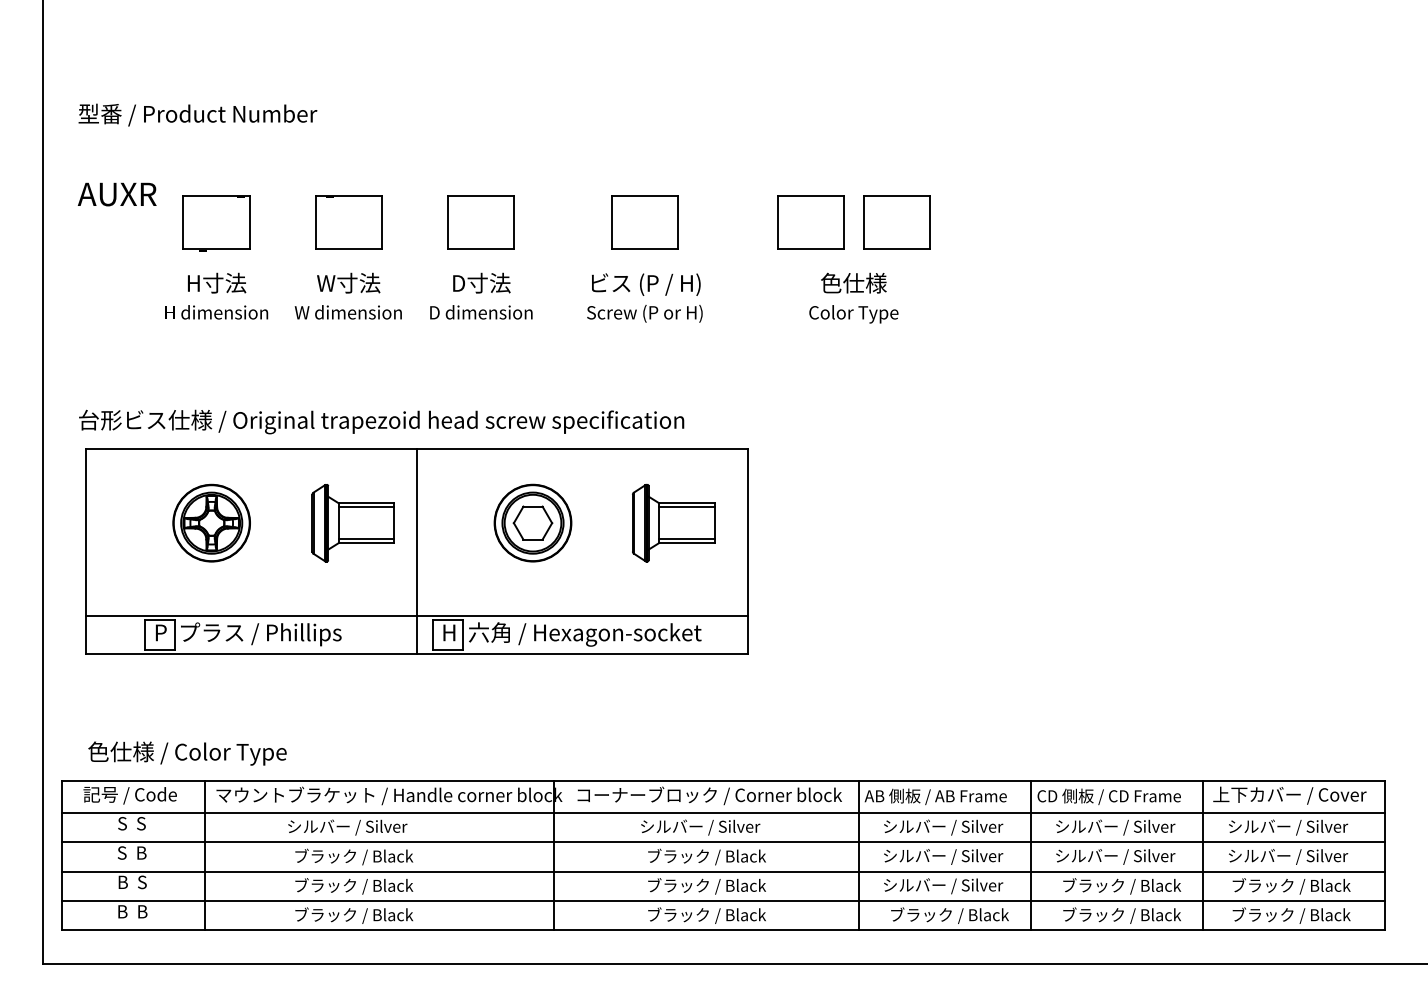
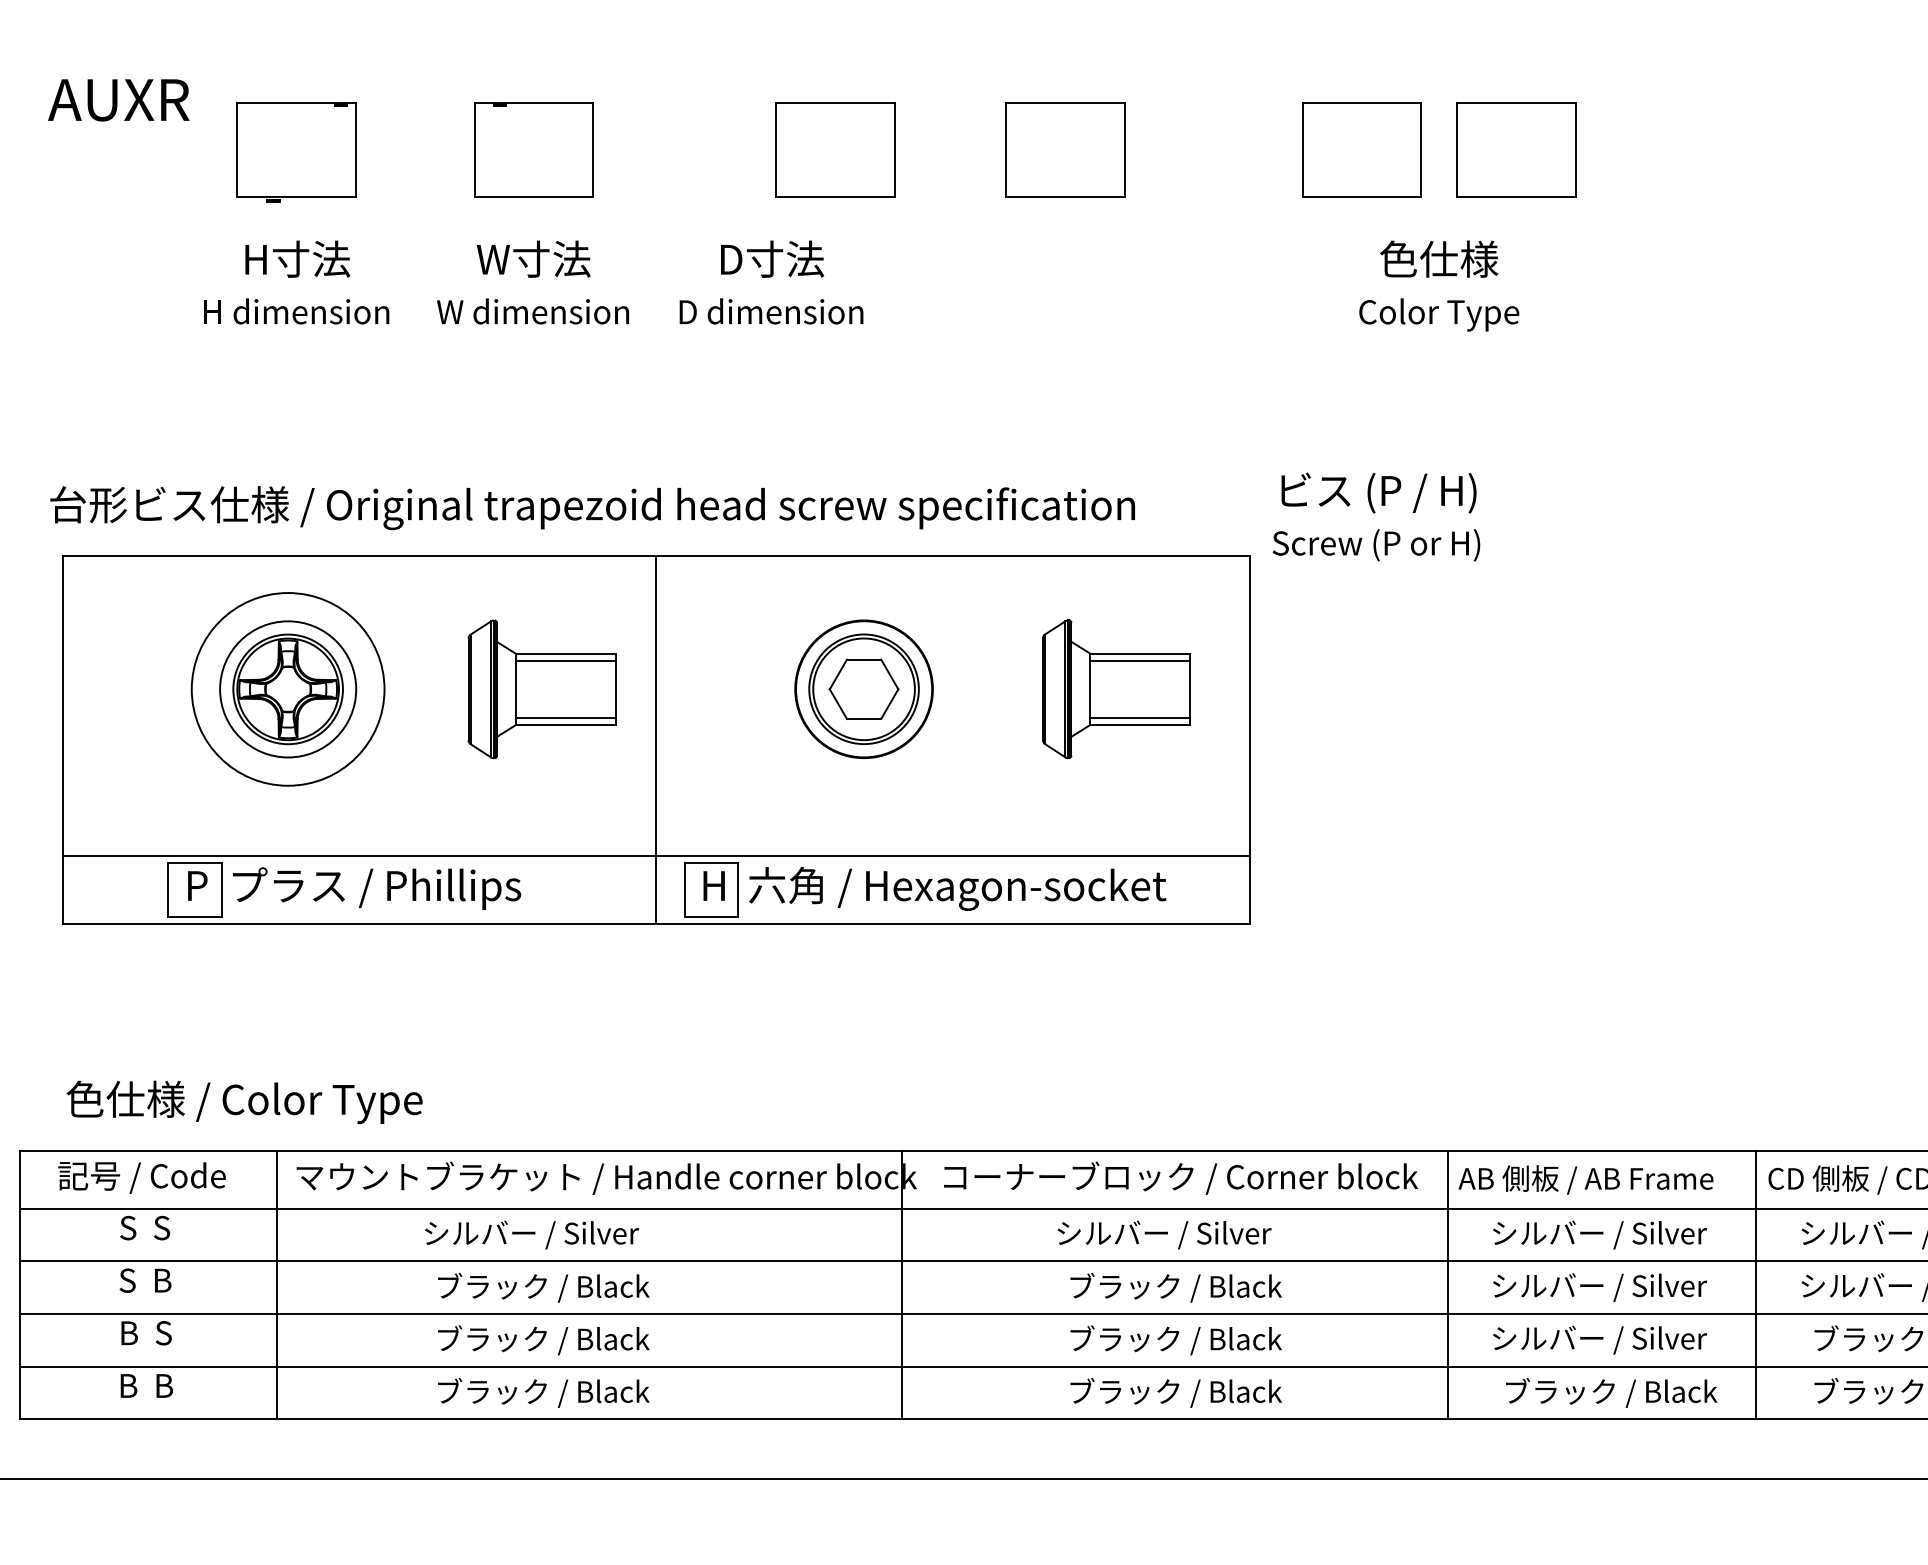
part: (480, 222) -> (834, 150), moved
text: (644, 297) -> (1375, 516), moved
circle: (211, 522) -> (287, 688), size x1.4

